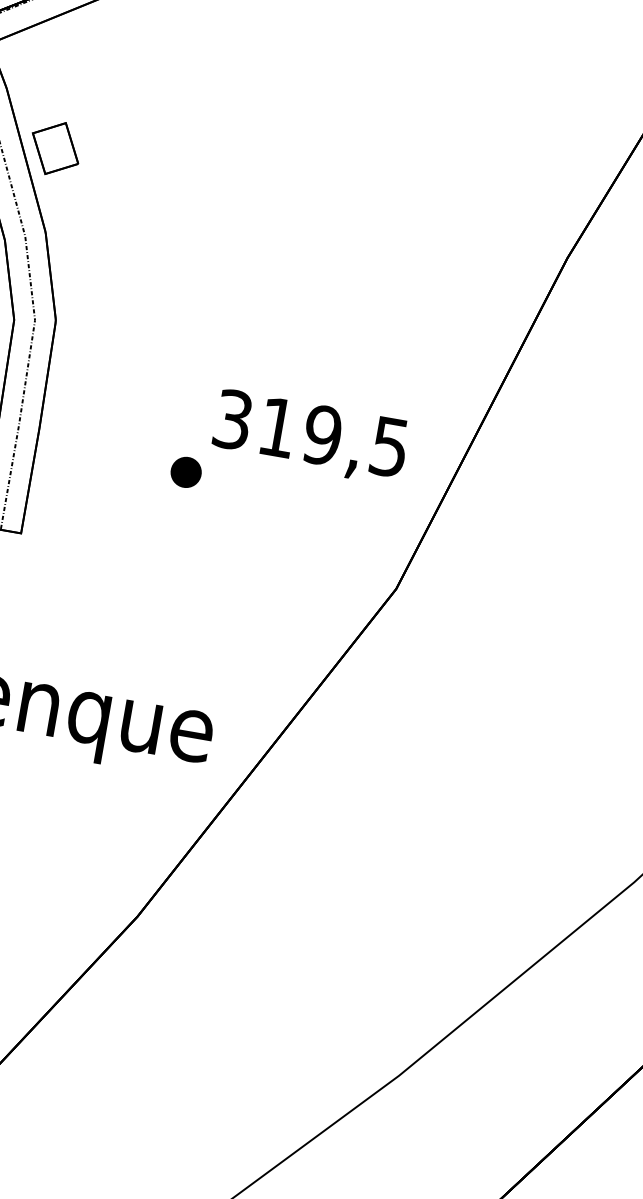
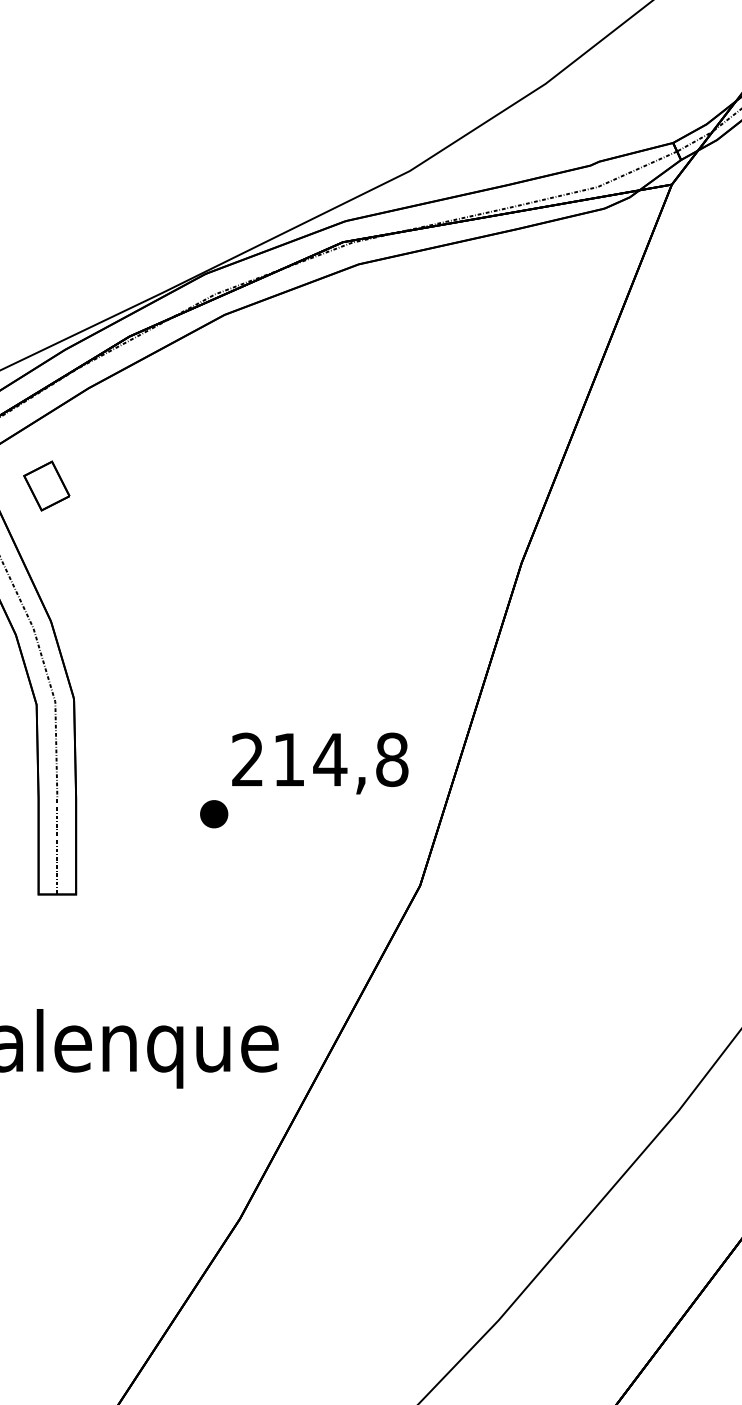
part: (55, 147) -> (46, 485), moved
text: (311, 433) -> (320, 759), 319,5 -> 214,8

